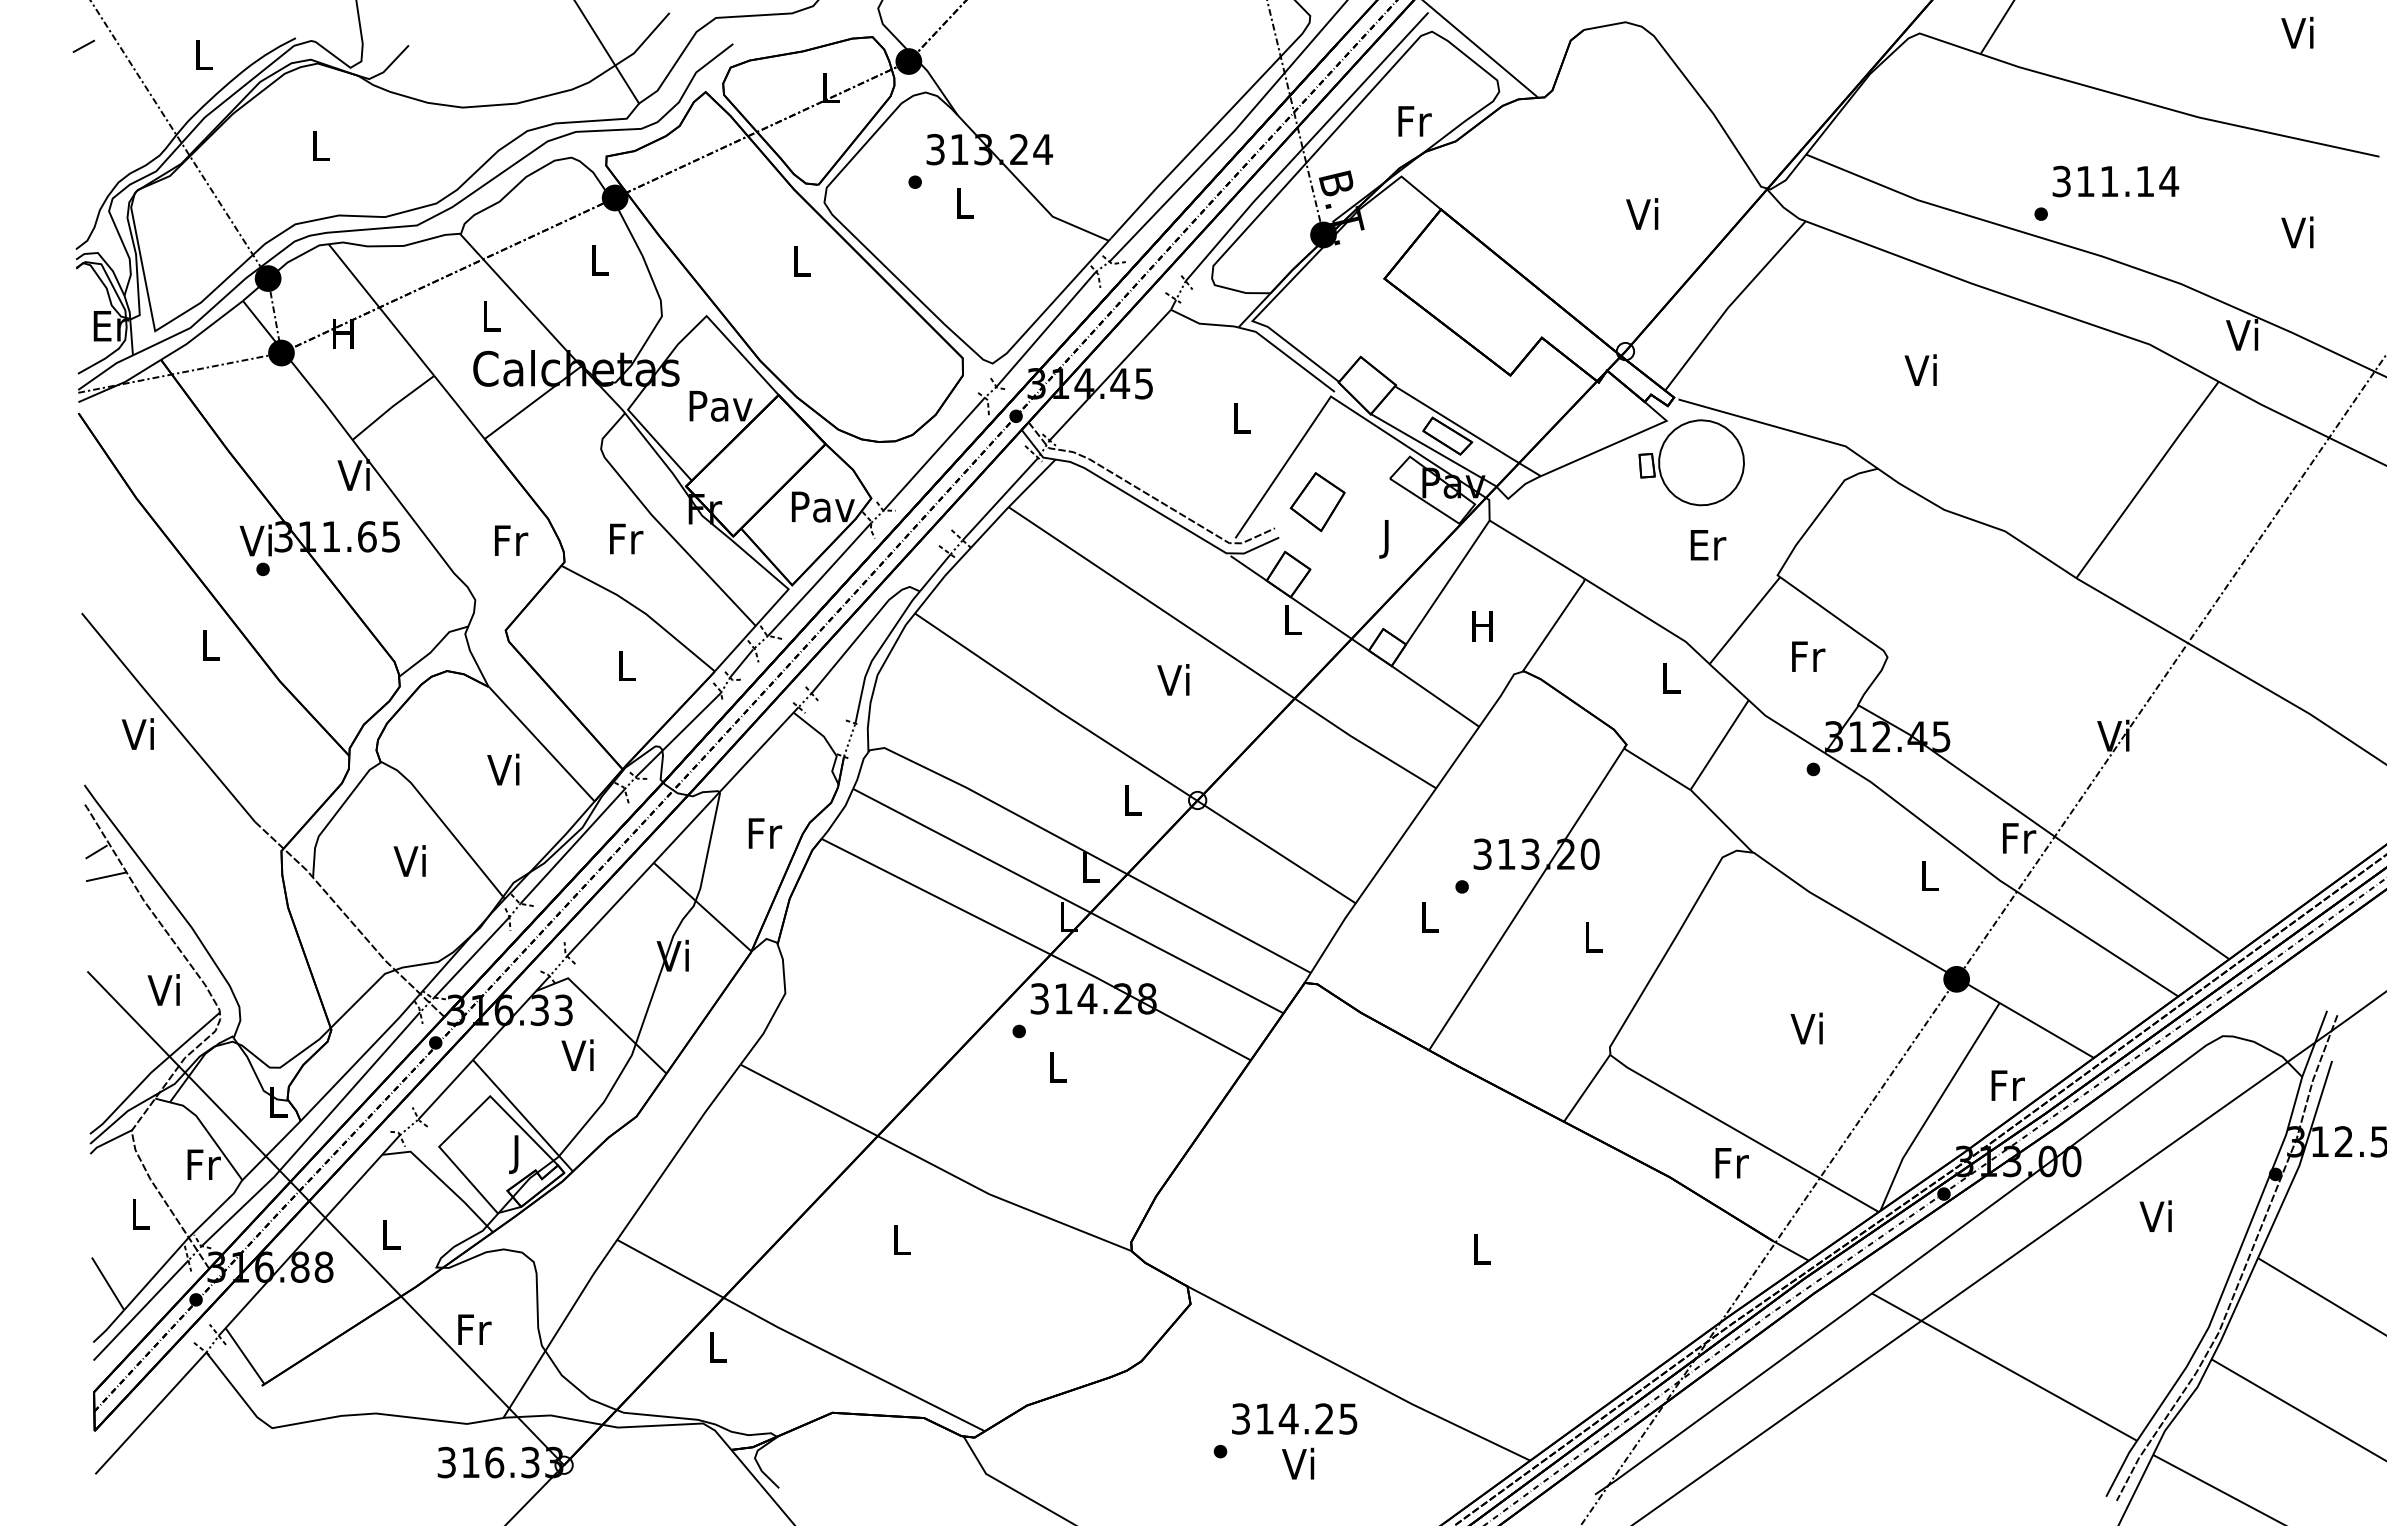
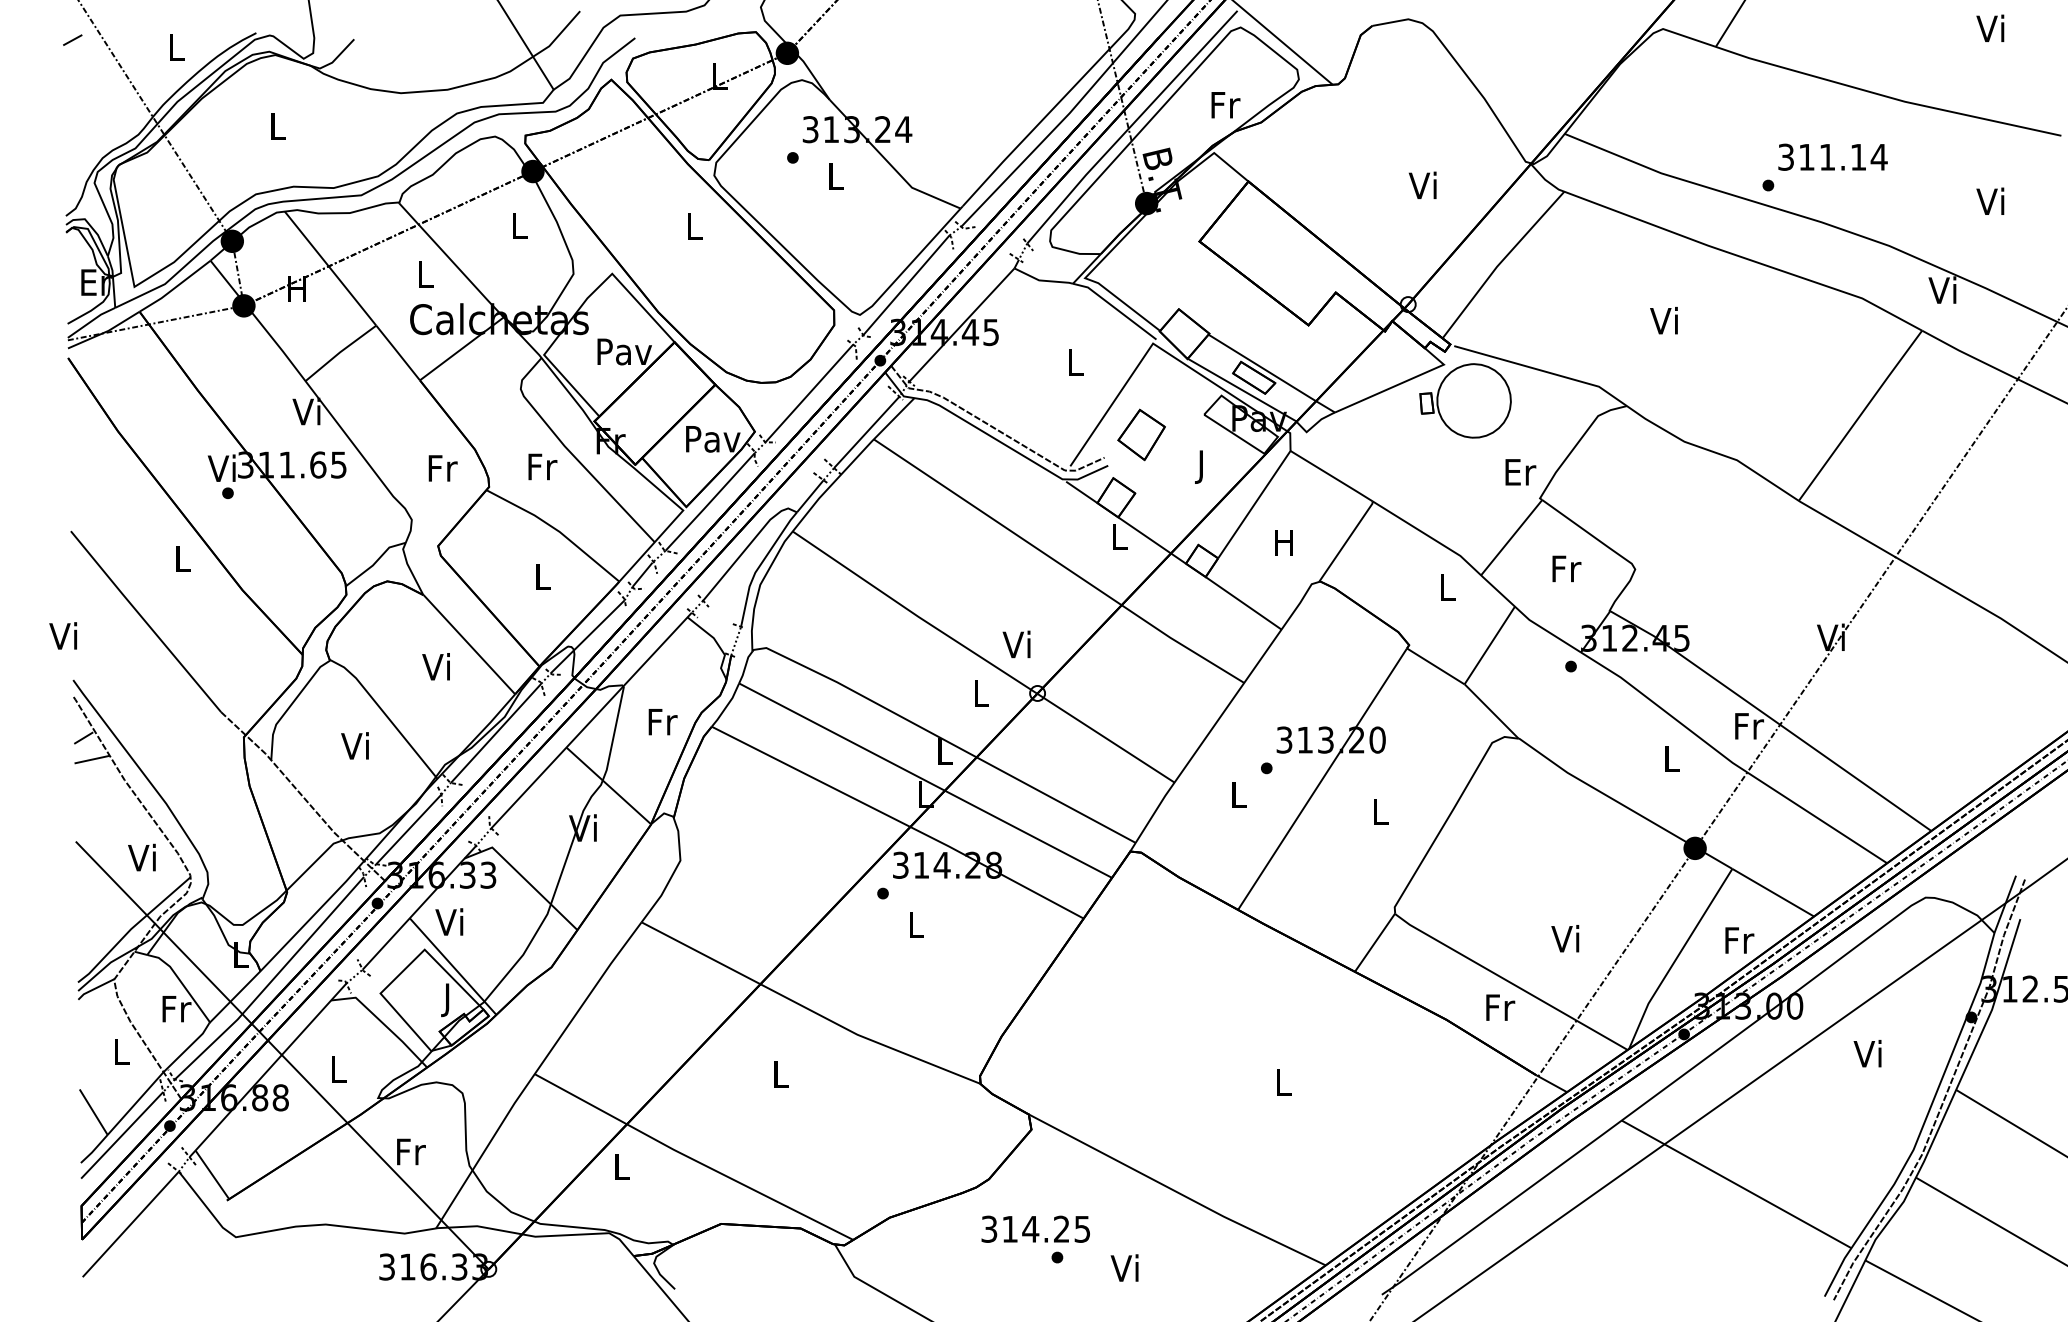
text: (1708, 545) -> (1520, 472), moved
text: (1173, 679) -> (1016, 644), moved
text: (137, 733) -> (62, 635), moved
text: (1806, 1028) -> (1565, 938), moved
text: (577, 1054) -> (449, 921), moved
text: (1294, 1418) -> (1035, 1228), moved

